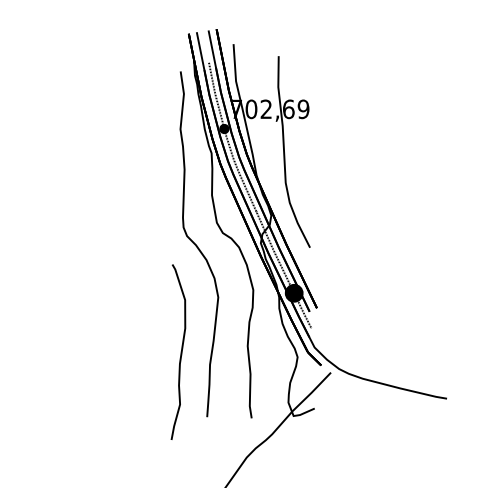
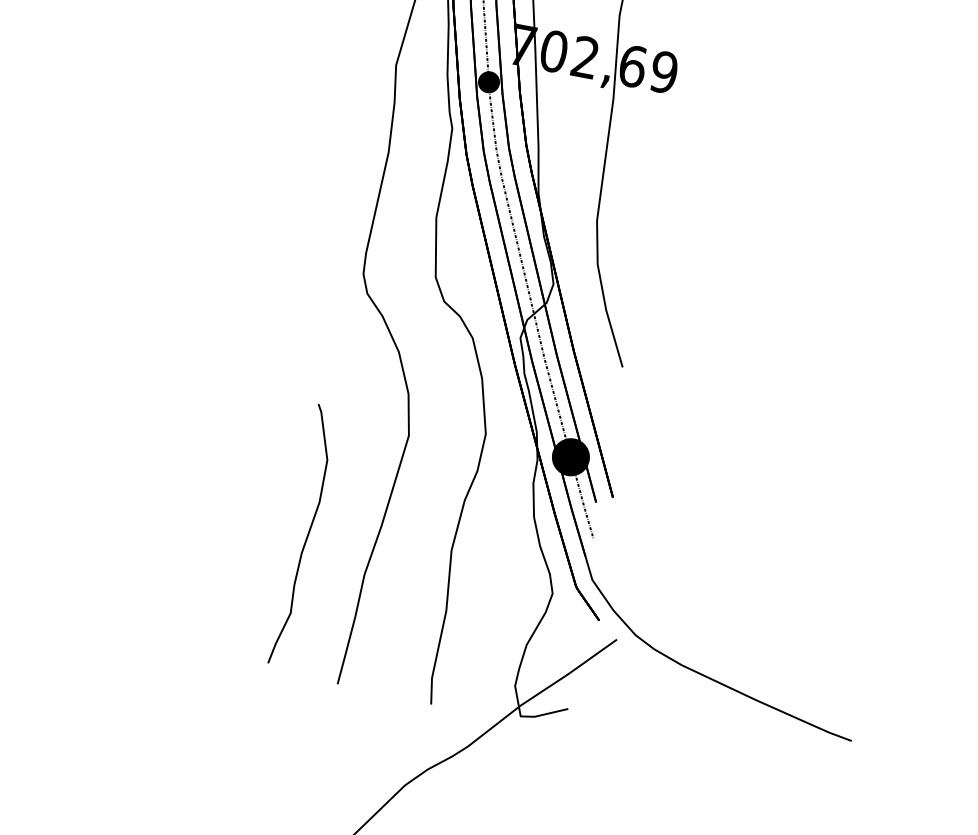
part: (178, 351) -> (303, 534), size x0.7

